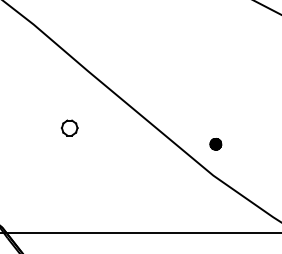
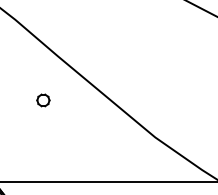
part: (215, 144) -> (157, 113), removed

